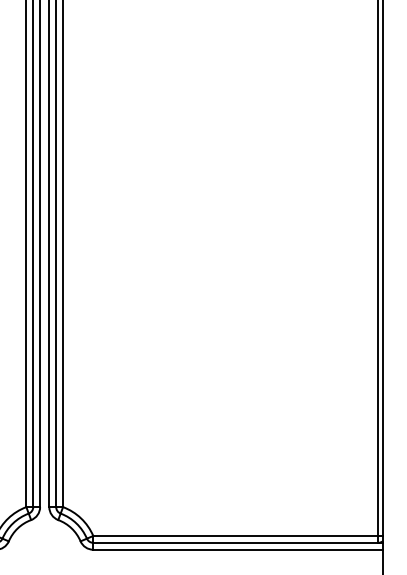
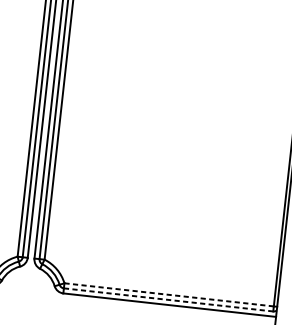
line: (235, 535) -> (168, 294), solid -> dashed
line: (238, 542) -> (170, 299), solid -> dashed

